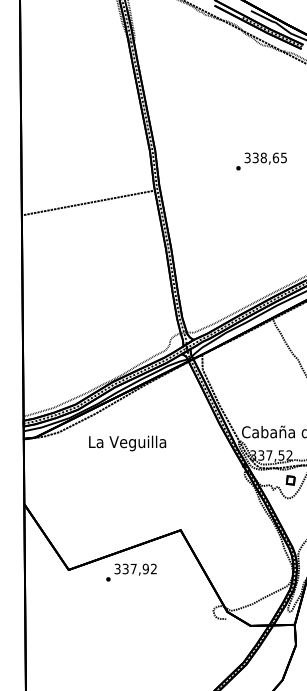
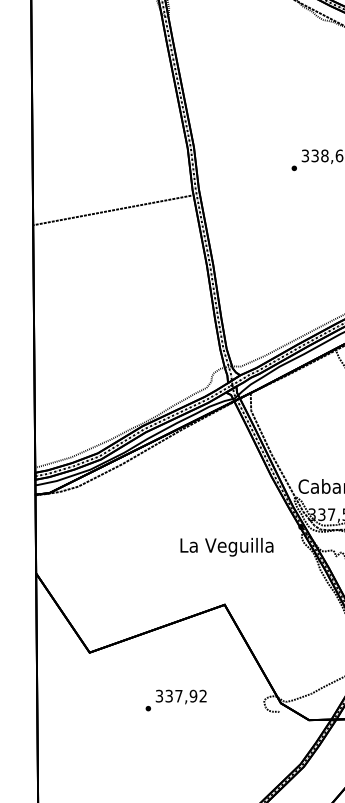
text: (127, 443) -> (226, 547), moved
text: (131, 572) -> (176, 700), moved

